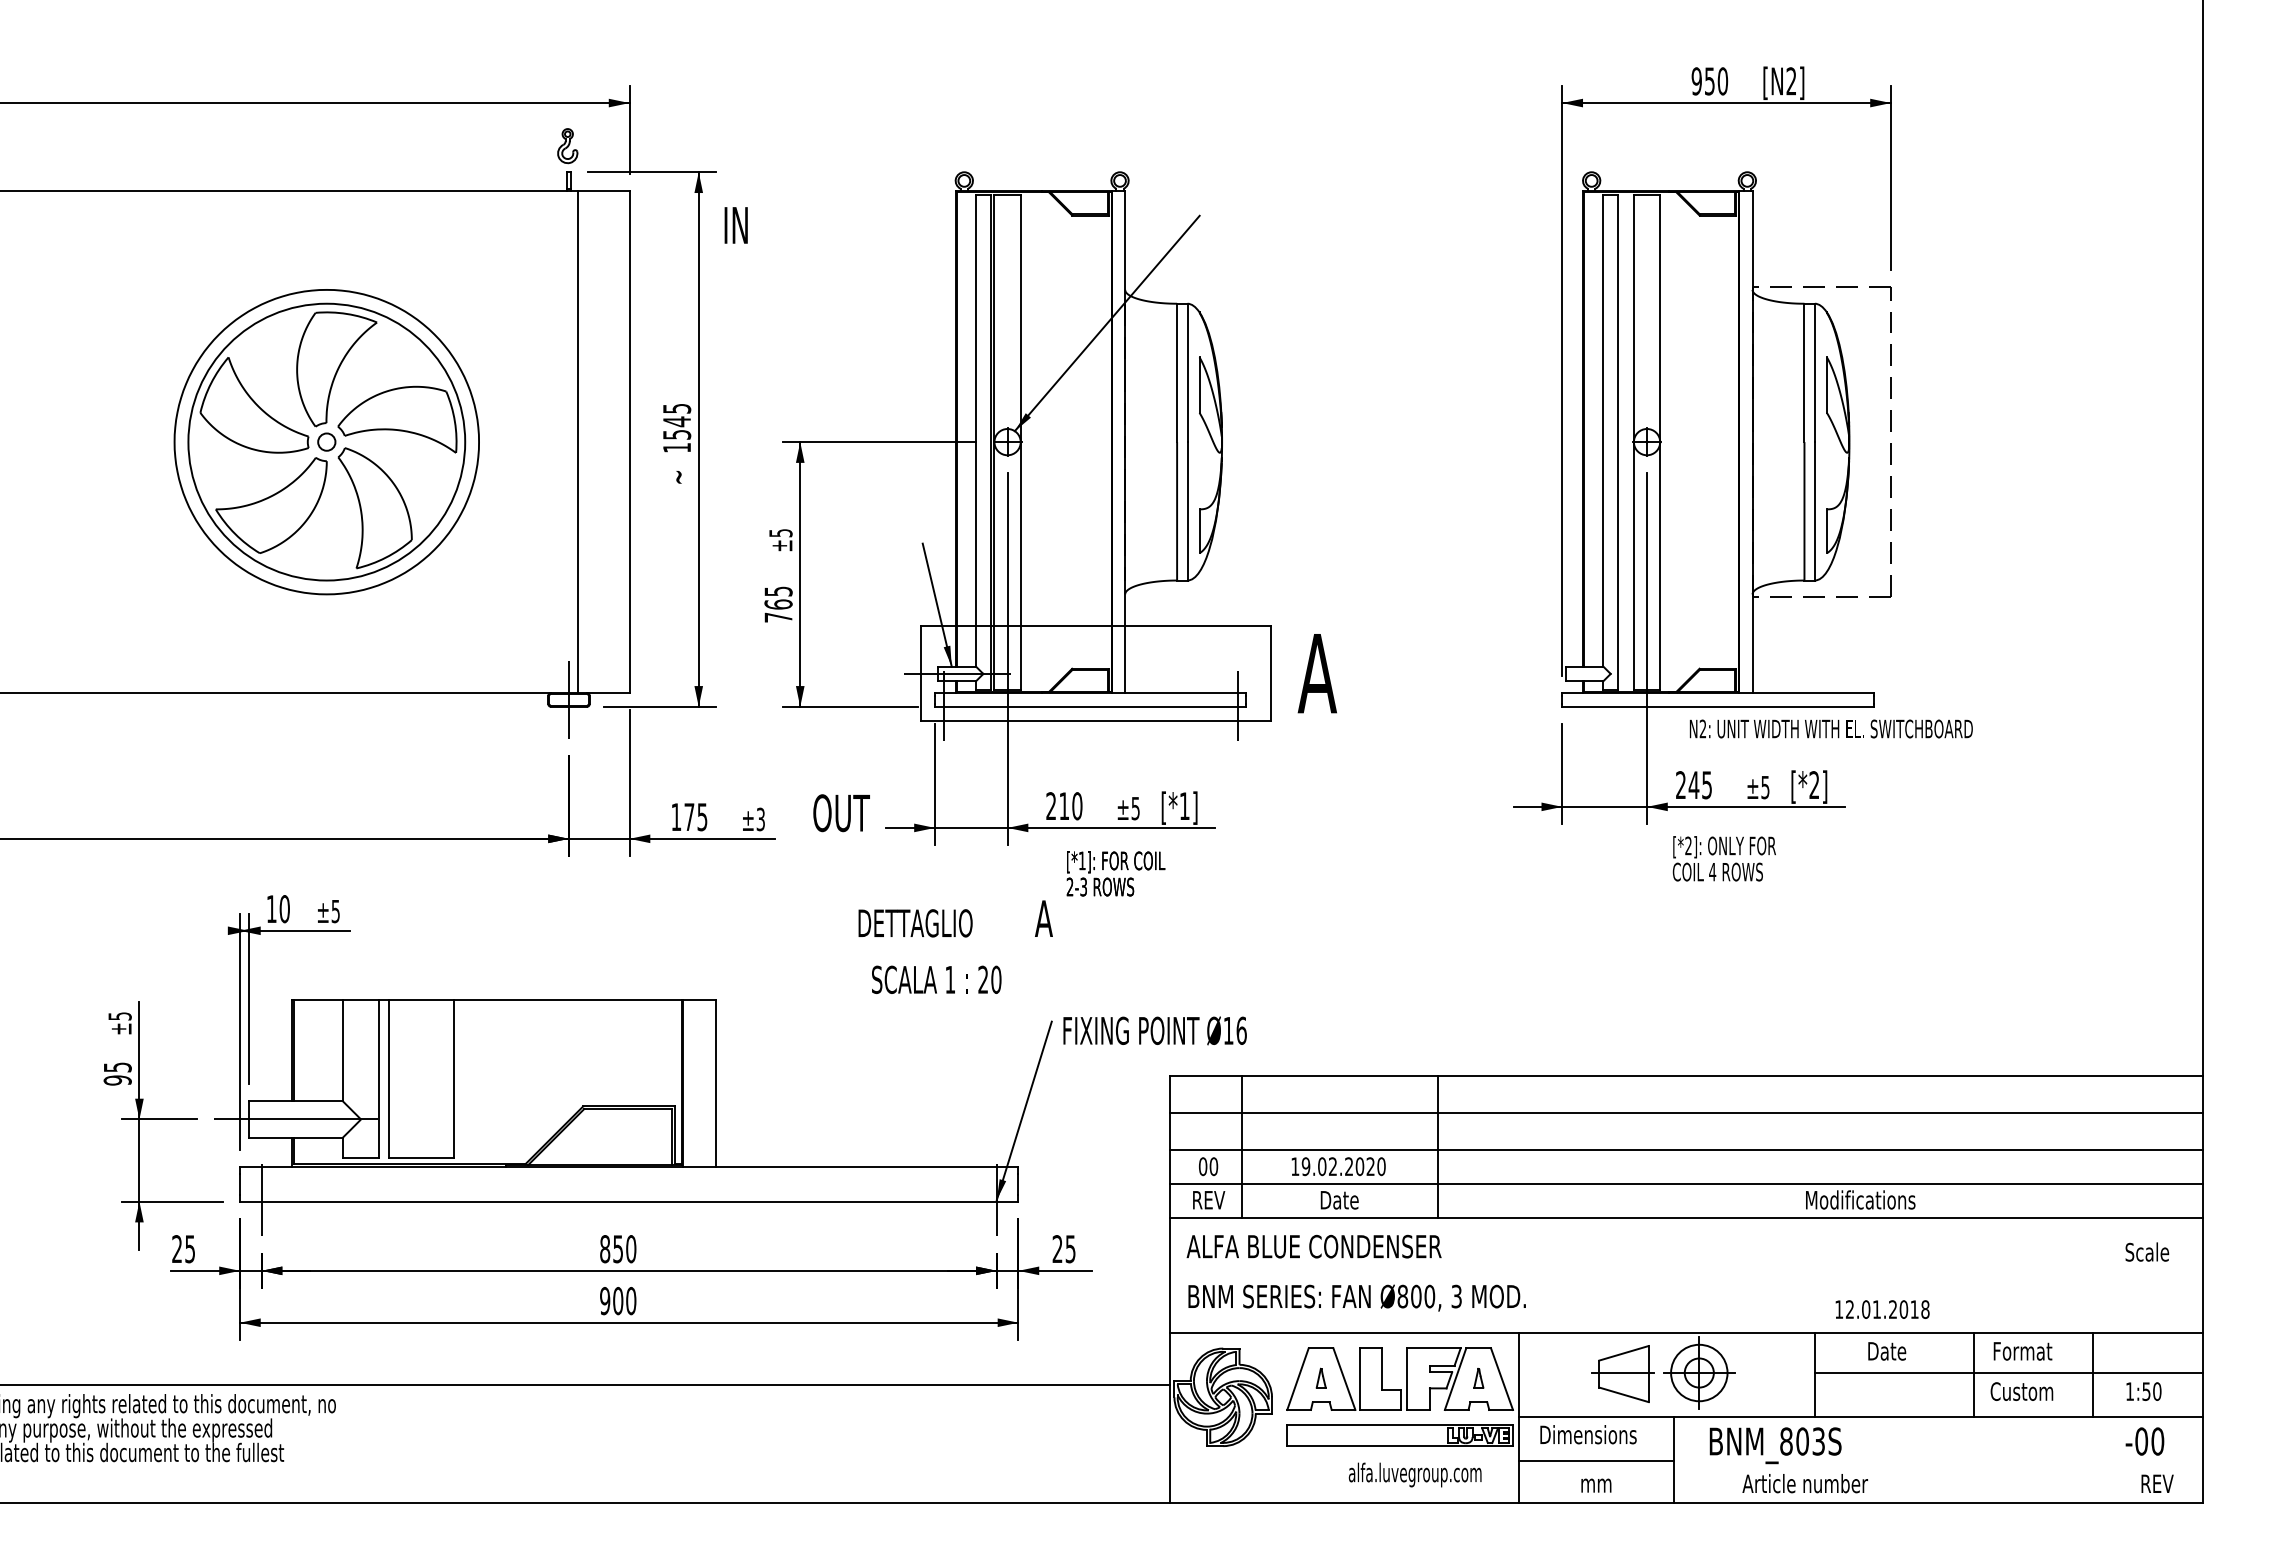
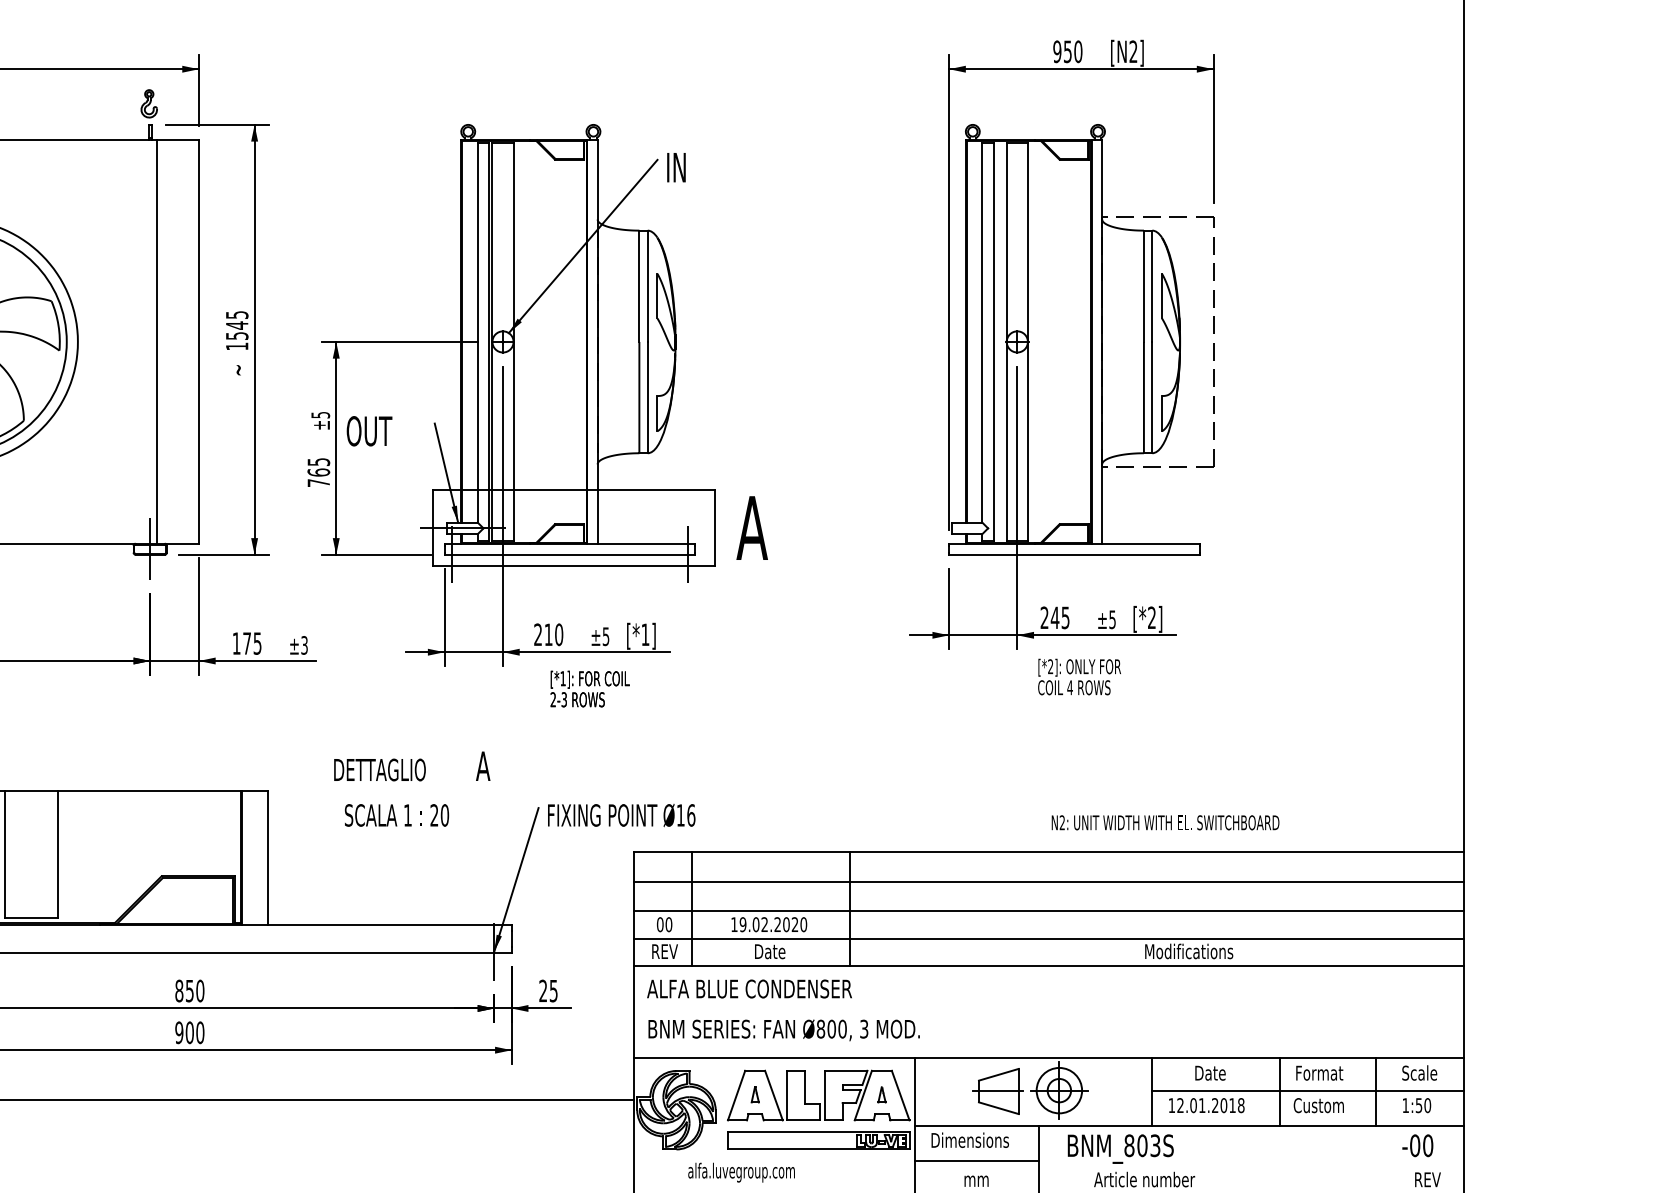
text: (735, 225) -> (675, 167), moved
text: (1830, 728) -> (1164, 822), moved
text: (841, 813) -> (369, 431), moved
text: (955, 946) -> (412, 788), moved
text: (2147, 1251) -> (1419, 1072), moved
text: (1882, 1309) -> (1206, 1105), moved
text: (1414, 1474) -> (741, 1172), moved

